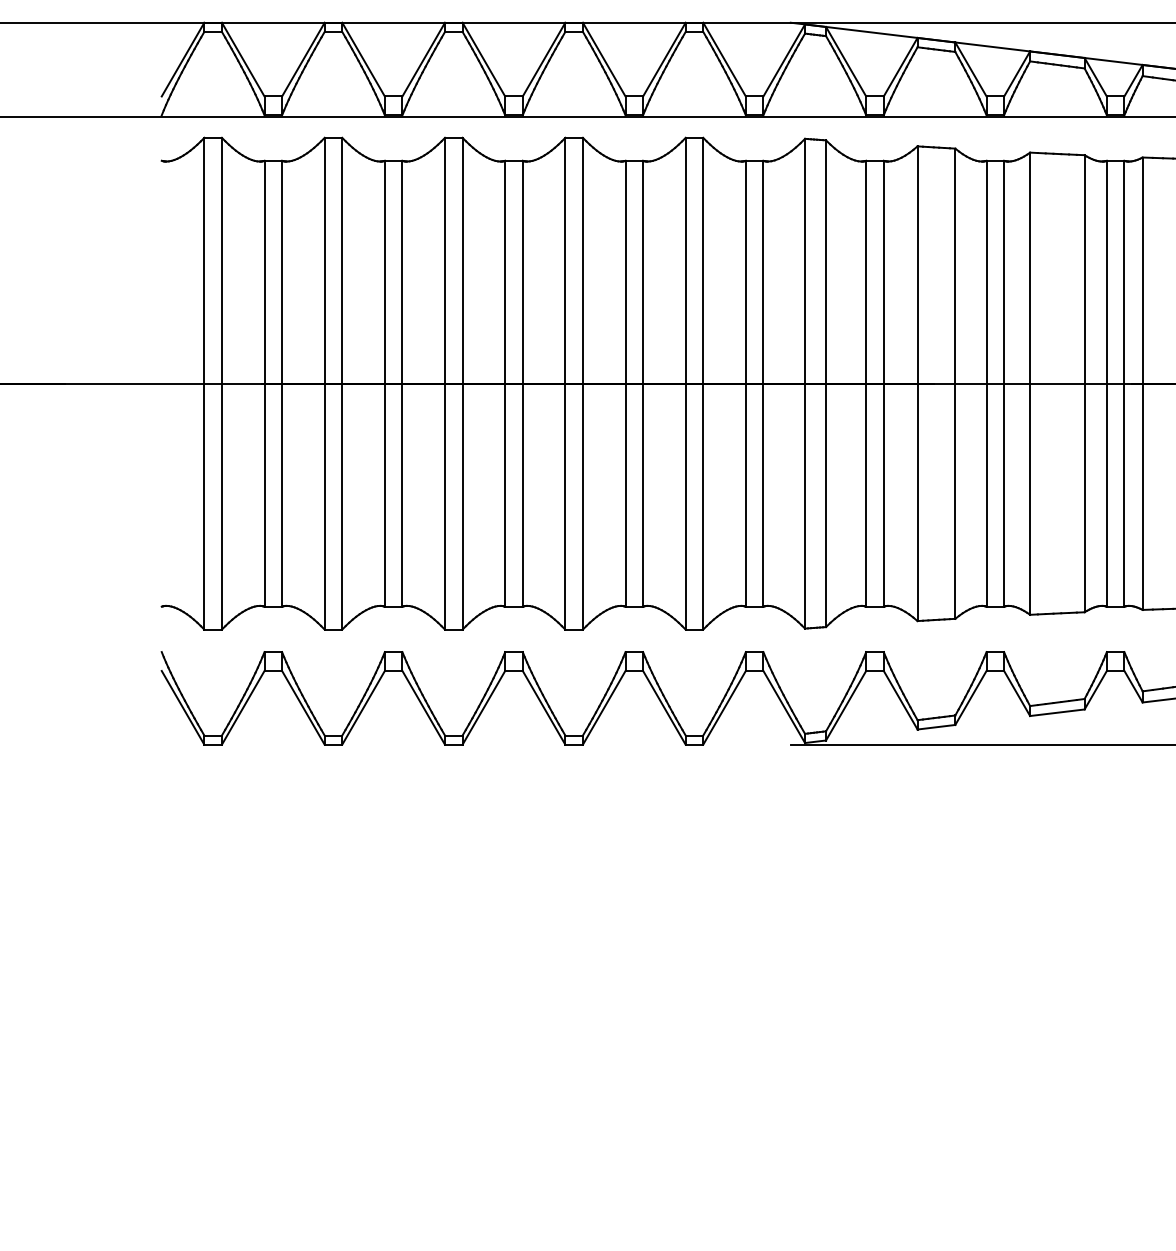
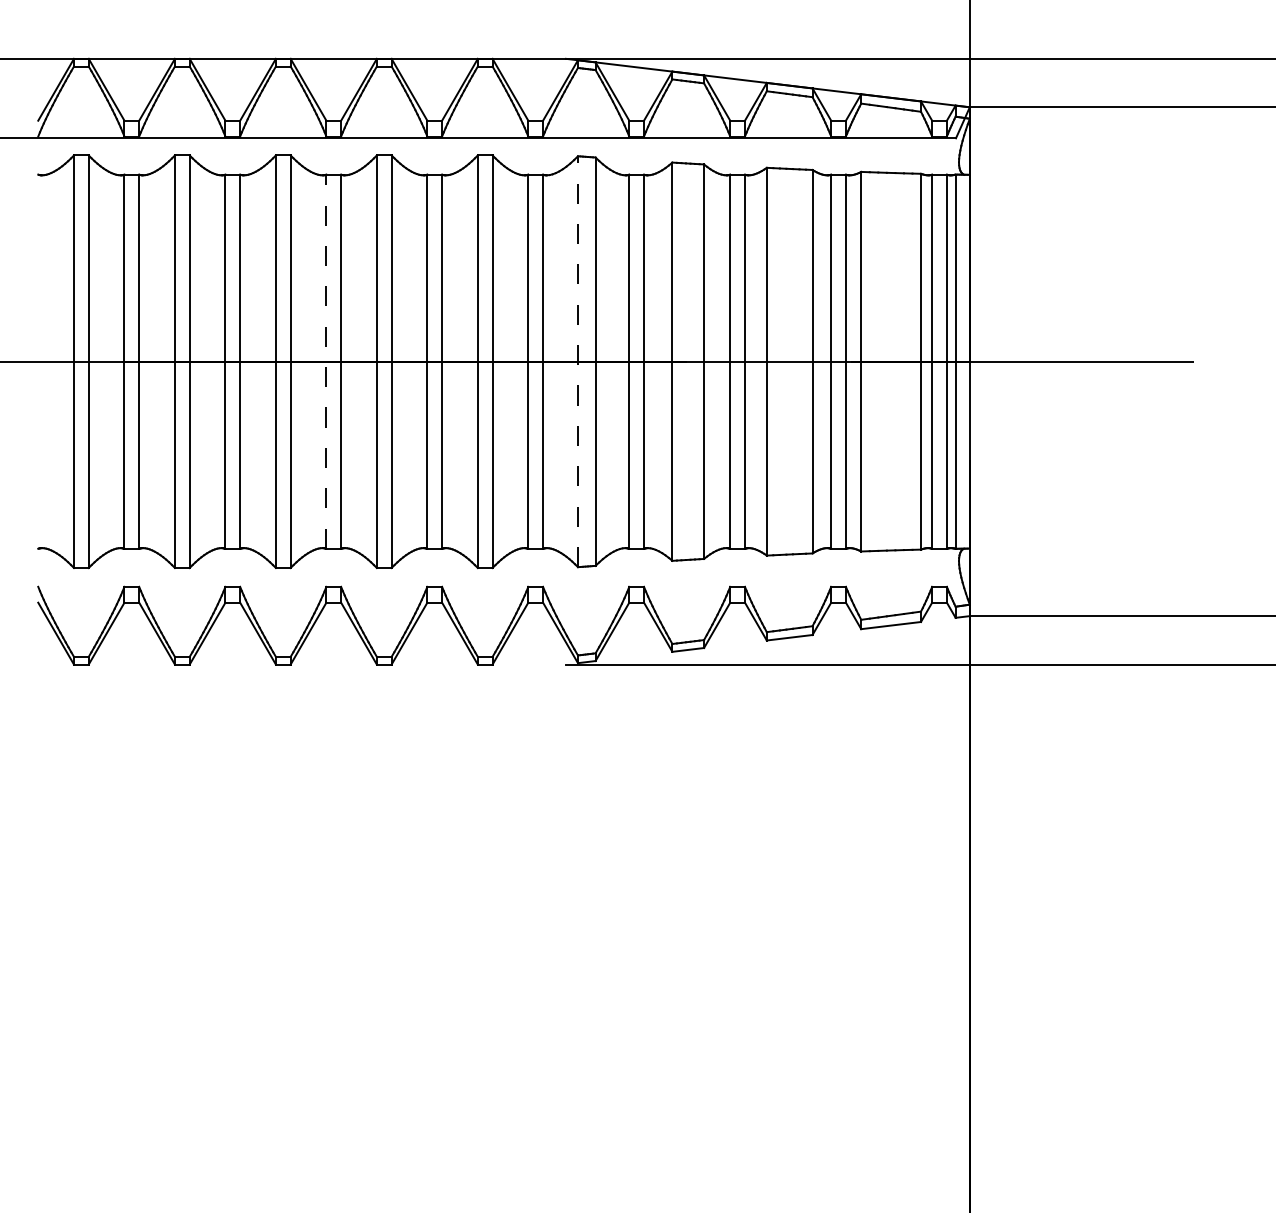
line: (505, 383) -> (326, 361), solid -> dashed
line: (804, 383) -> (577, 361), solid -> dashed

